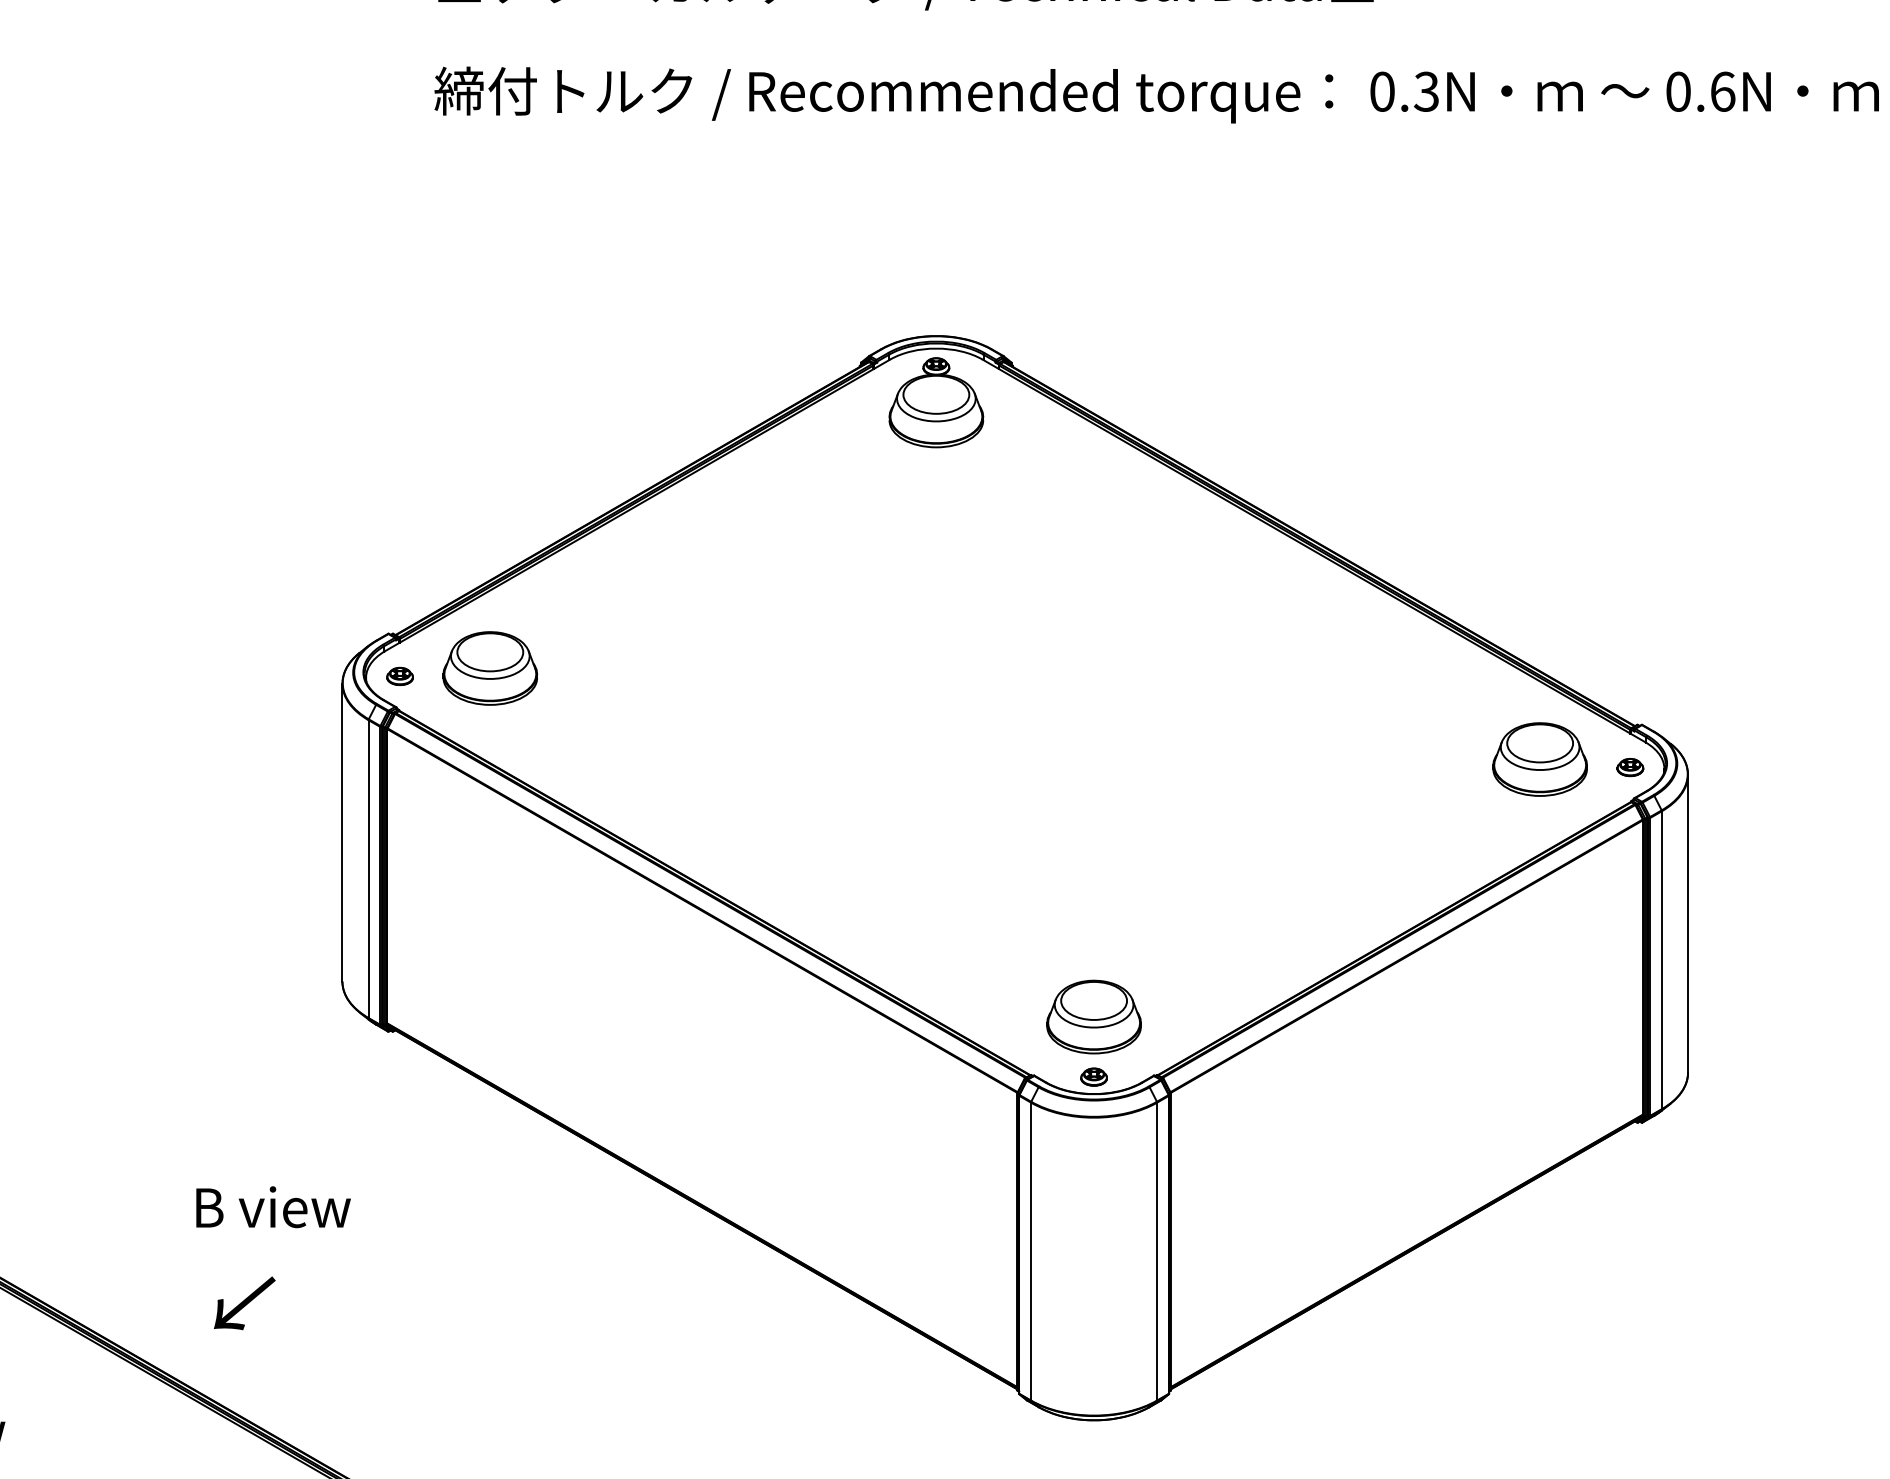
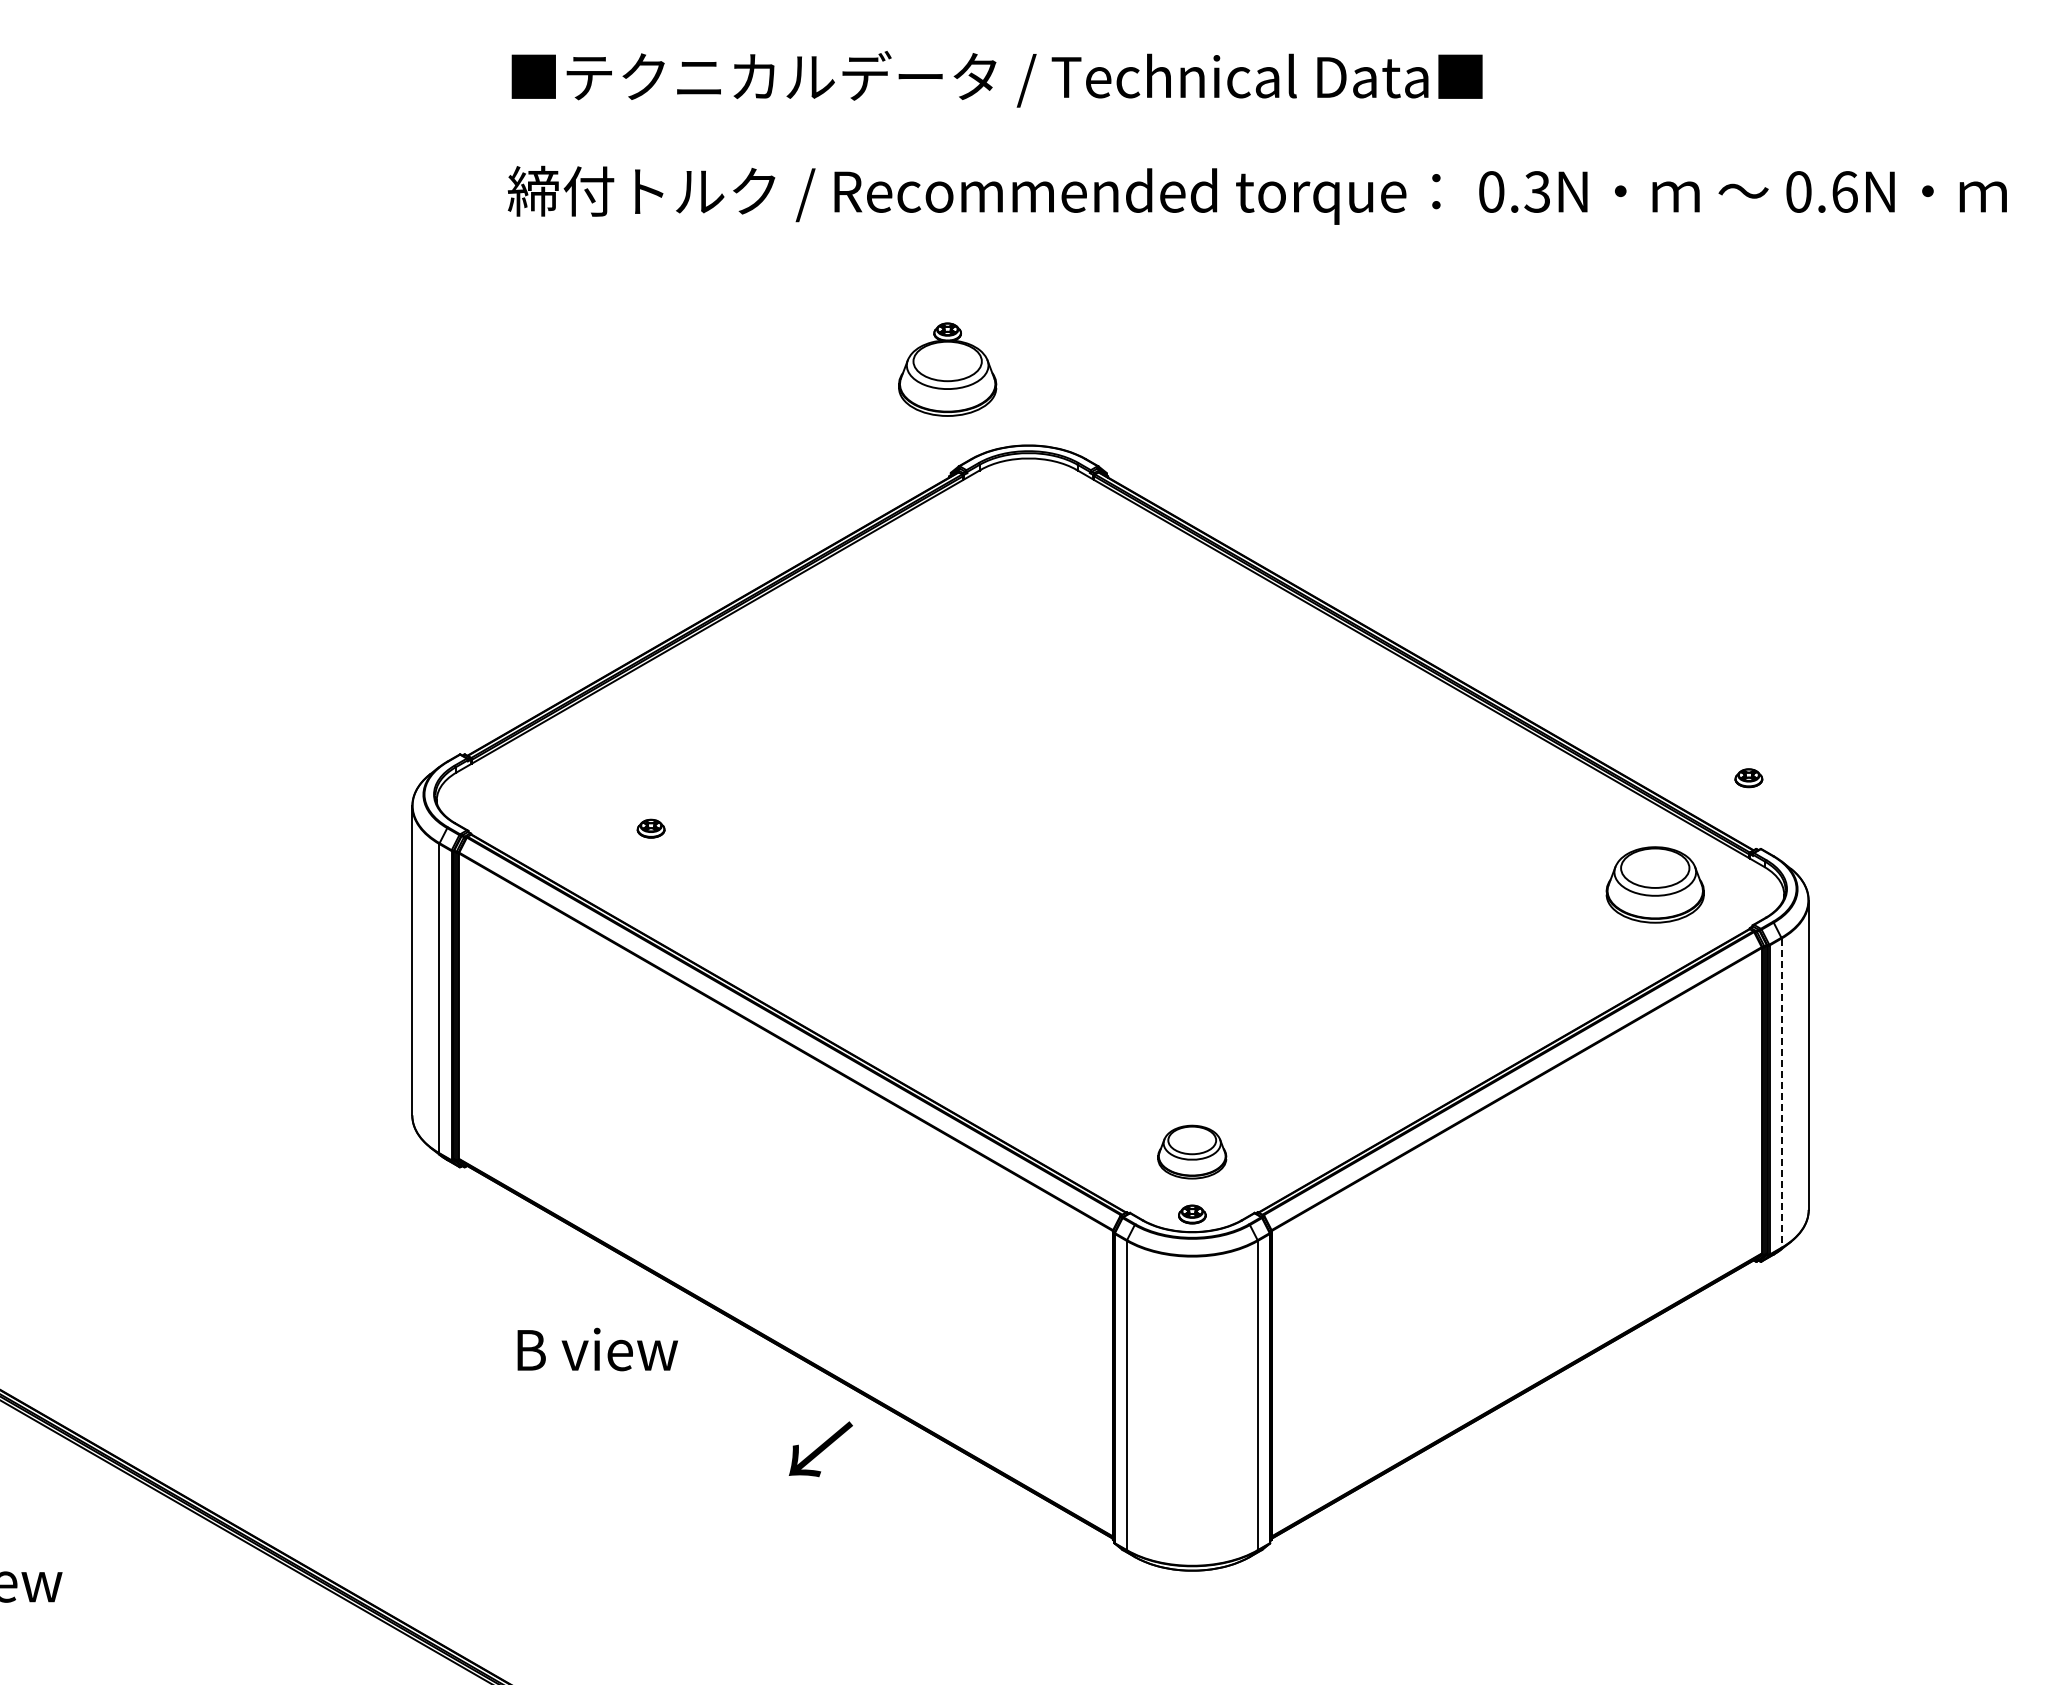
part: (936, 402) -> (947, 369), moved
part: (490, 668) -> (565, 790), removed
part: (399, 676) -> (650, 828), moved
part: (1630, 767) -> (1748, 778), moved
line: (1661, 960) -> (1781, 1093), solid -> dashed
part: (1093, 1016) -> (1191, 1151), size x0.7
text: (273, 1207) -> (597, 1349), moved
text: (244, 1303) -> (820, 1449), moved

